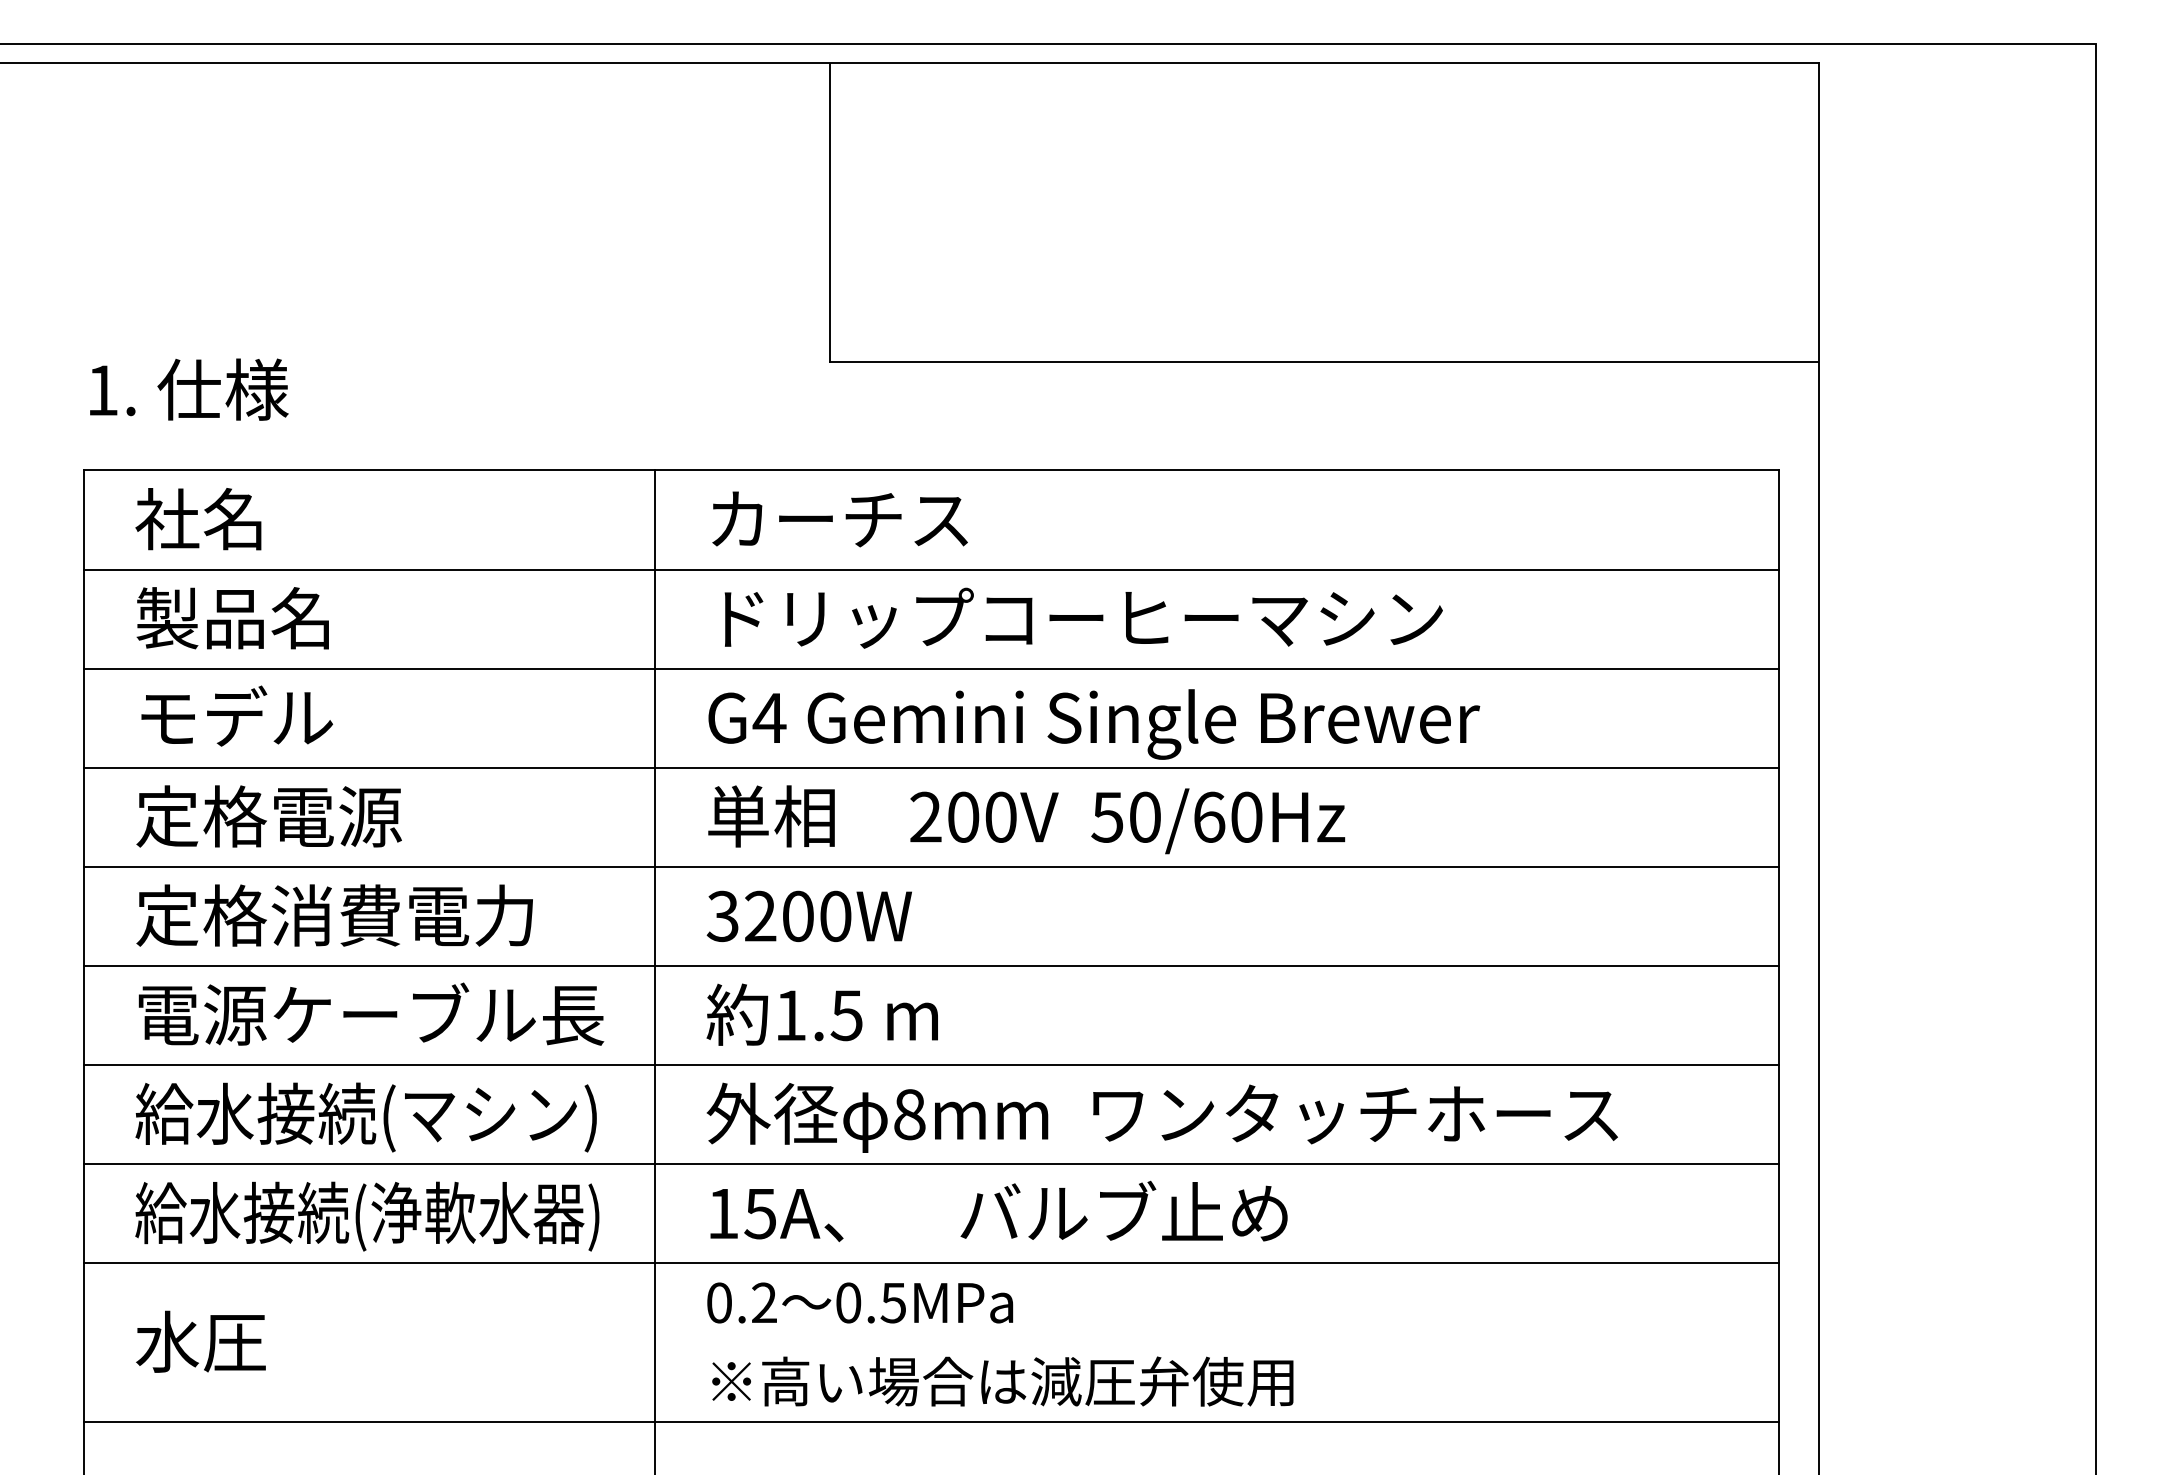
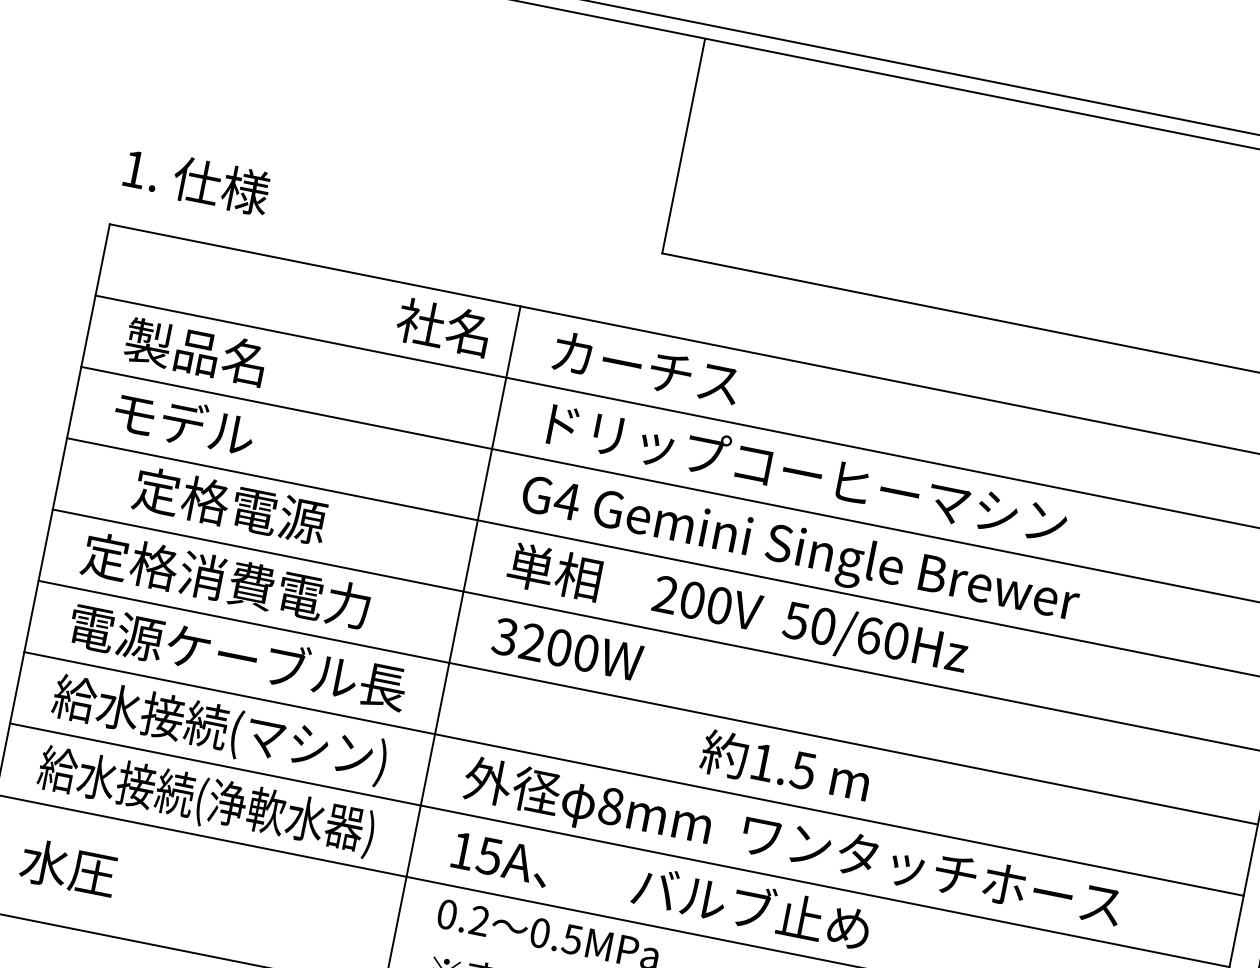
text: (198, 519) -> (443, 327), moved
text: (268, 816) -> (229, 505), moved
text: (821, 1014) -> (785, 766), moved

